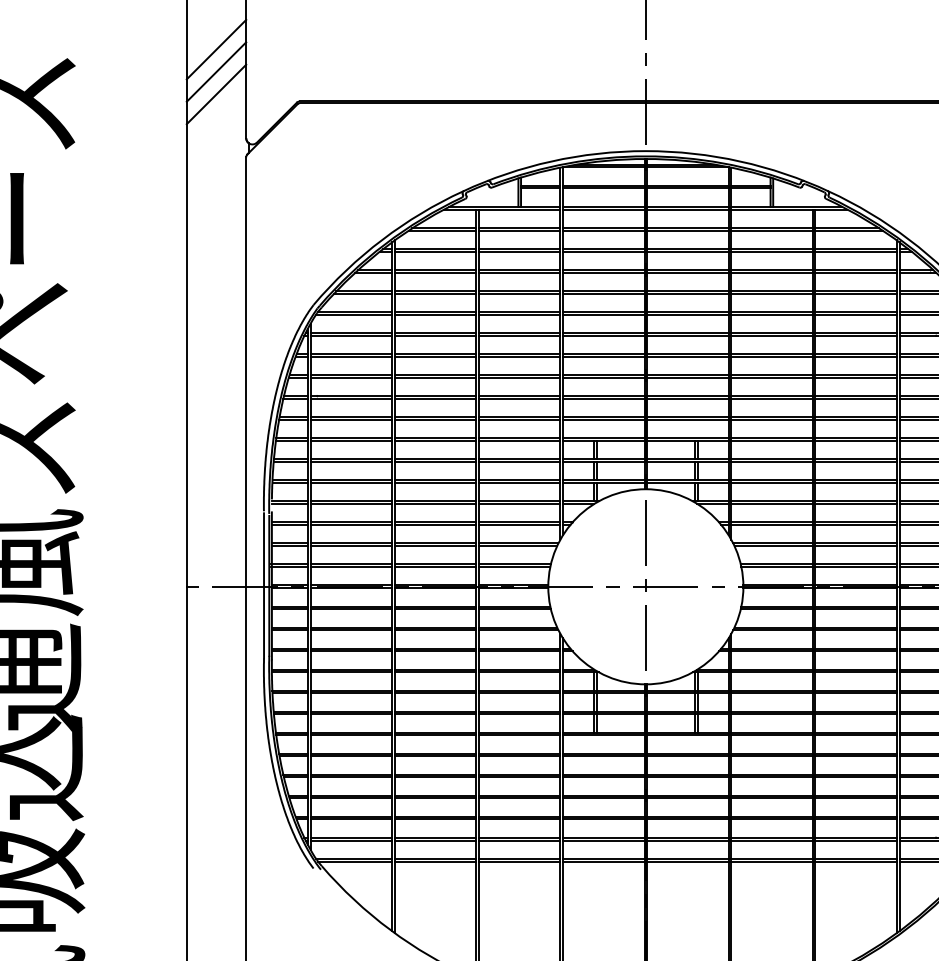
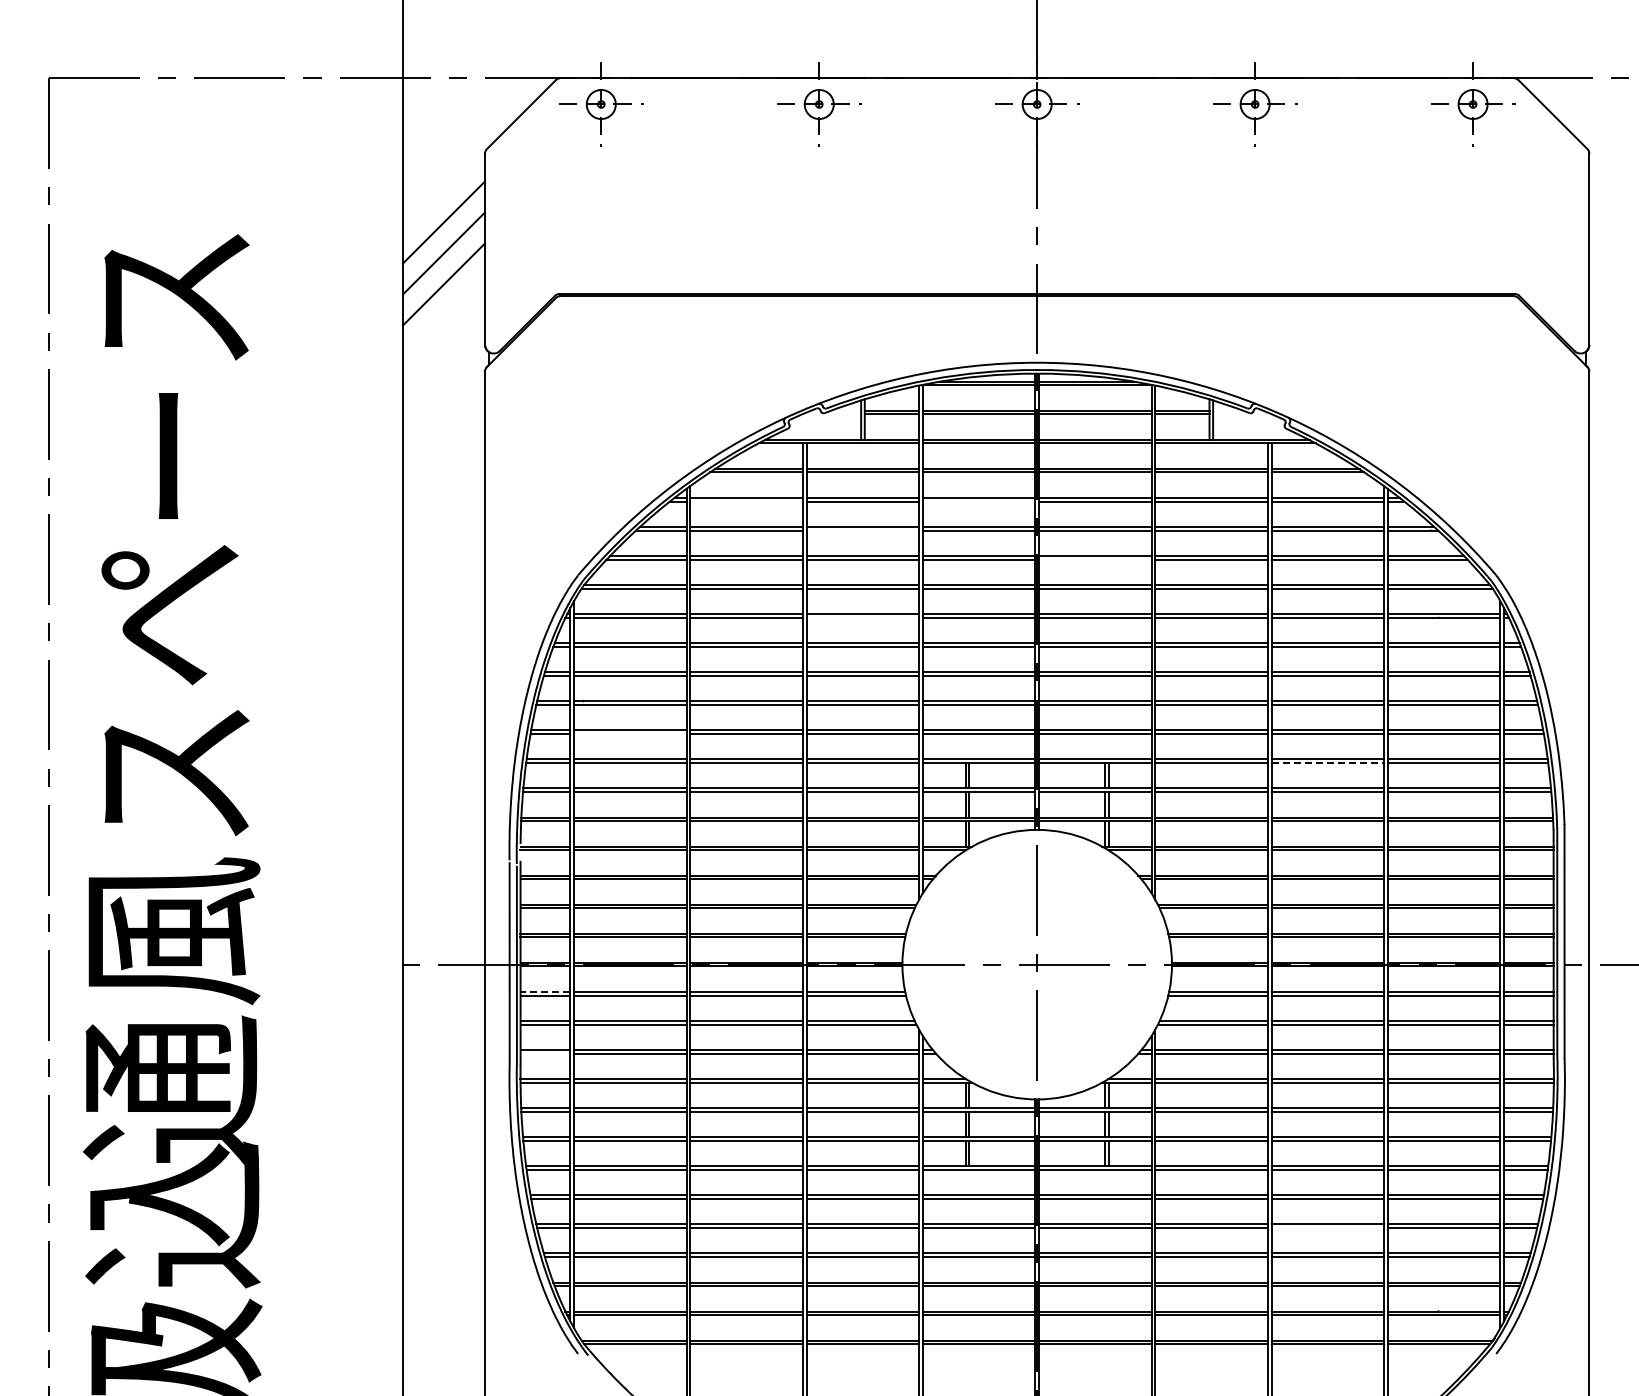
line: (435, 251) -> (746, 501), removed
line: (603, 251) -> (978, 501), removed
line: (519, 272) -> (862, 530), removed
line: (688, 293) -> (1095, 559), removed
line: (519, 335) -> (862, 617), removed
line: (351, 420) -> (630, 734), removed
line: (856, 441) -> (1328, 763), solid -> dashed
line: (289, 606) -> (545, 991), solid -> dashed
line: (289, 651) -> (545, 1053), removed
line: (855, 777) -> (1327, 1228), removed

